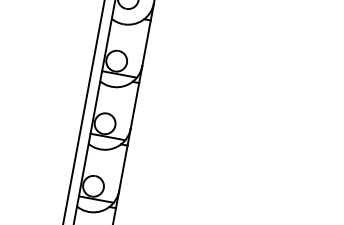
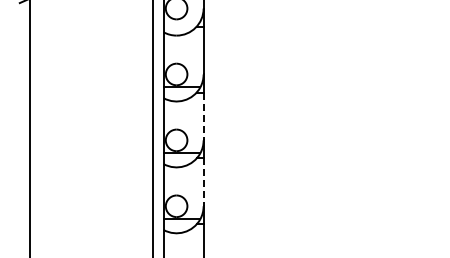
line: (134, 105) -> (203, 116), solid -> dashed
line: (123, 168) -> (203, 182), solid -> dashed

